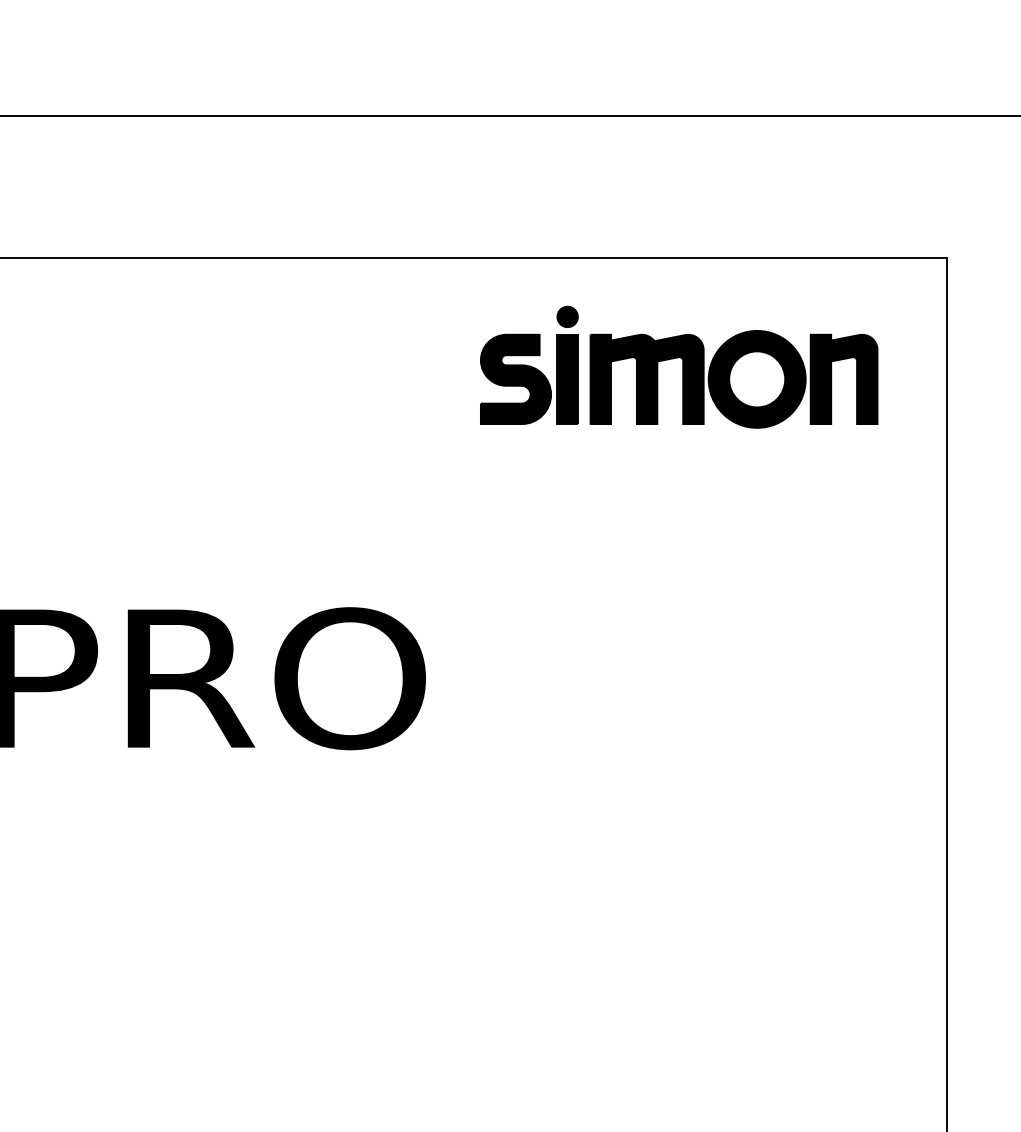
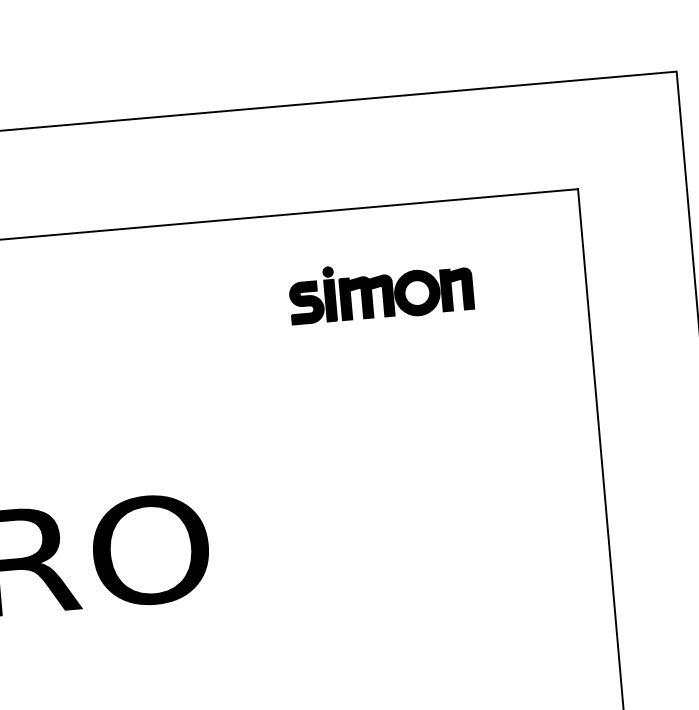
part: (679, 366) -> (381, 290), size x0.6

